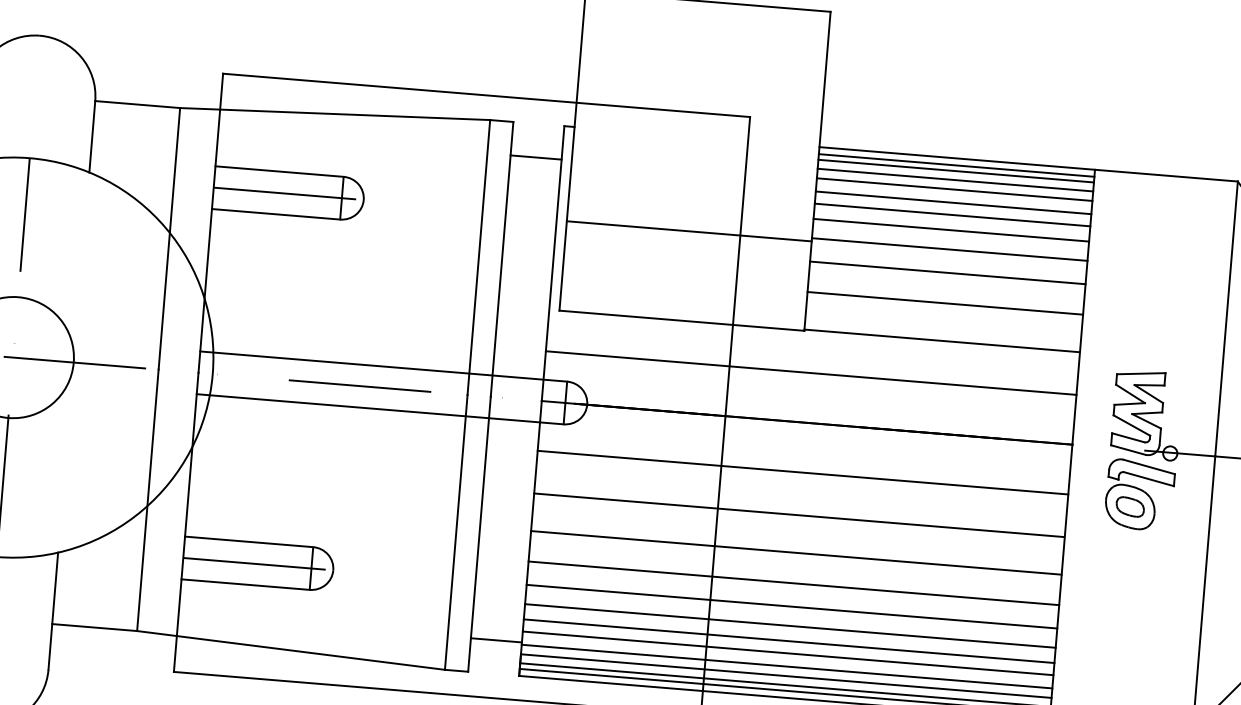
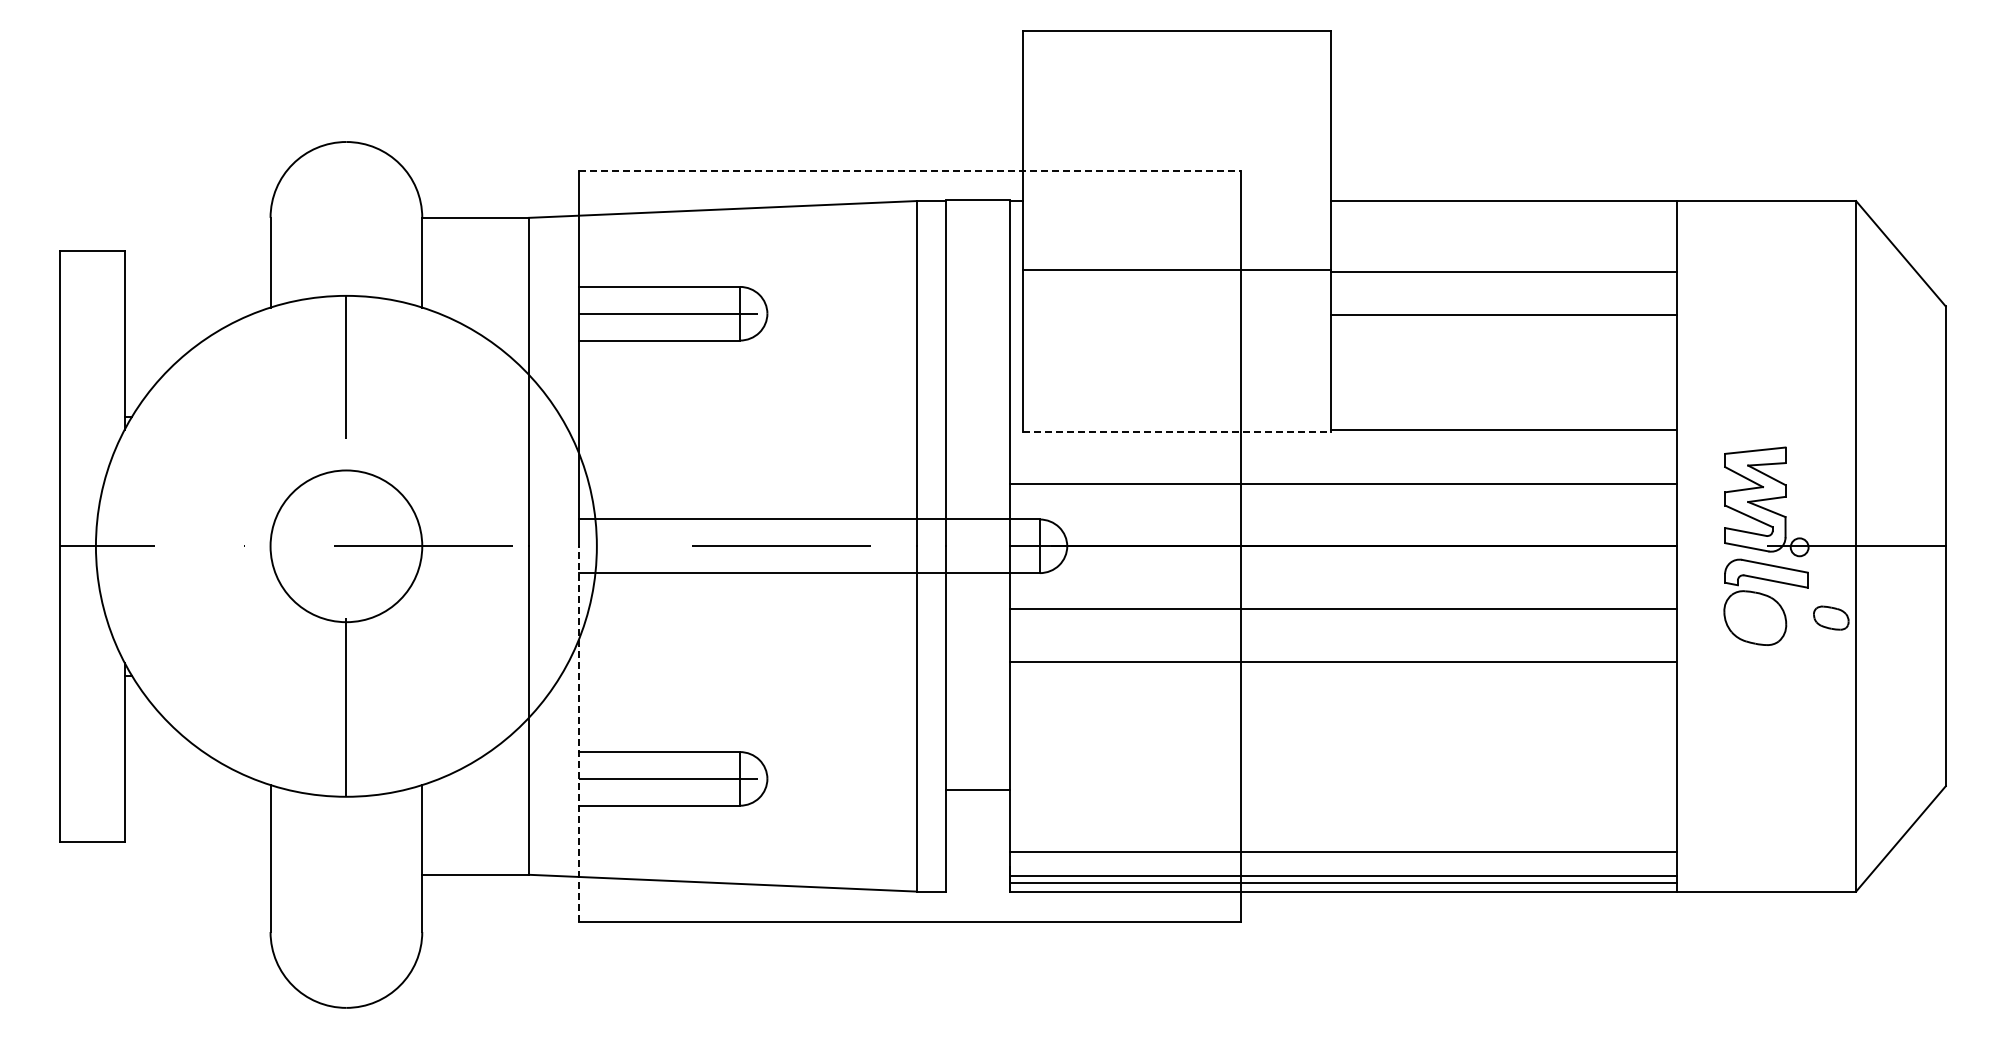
line: (486, 95) -> (909, 170), solid -> dashed
line: (536, 157) -> (978, 200), moved
line: (956, 165) -> (1503, 209), removed
line: (956, 170) -> (1503, 216), removed
line: (955, 180) -> (1503, 228), removed
line: (954, 189) -> (1503, 240), removed
line: (953, 202) -> (1503, 256), removed
line: (951, 230) -> (1503, 291), removed
line: (689, 231) -> (1176, 270), moved
line: (947, 272) -> (1503, 344), removed
line: (945, 303) -> (1503, 383), removed
line: (681, 320) -> (1176, 431), solid -> dashed
part: (1130, 506) -> (1831, 617), moved
line: (185, 522) -> (578, 734), solid -> dashed
line: (796, 552) -> (1343, 709), removed
line: (793, 583) -> (1343, 747), removed
line: (792, 606) -> (1343, 777), removed
line: (790, 626) -> (1343, 801), removed
line: (496, 640) -> (978, 789), moved
line: (789, 641) -> (1343, 820), removed
line: (788, 653) -> (1343, 835), removed
line: (786, 676) -> (1343, 864), removed

